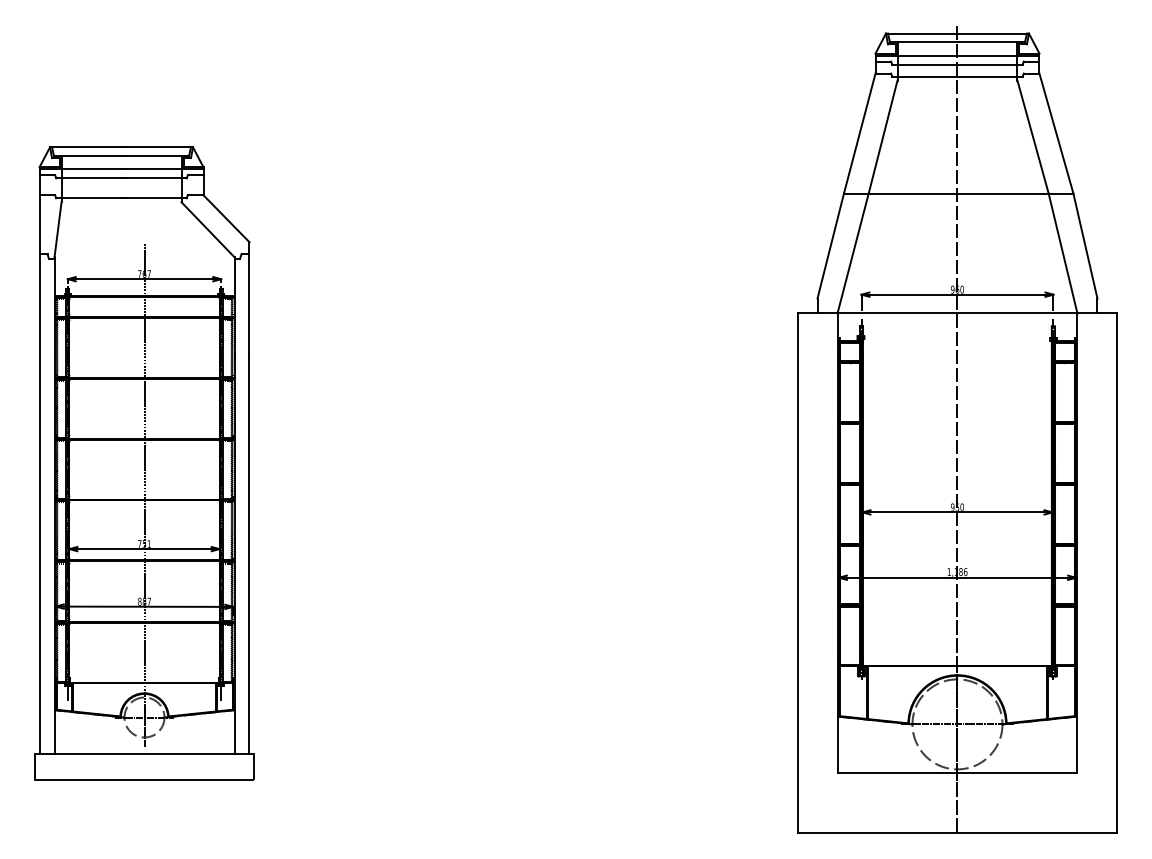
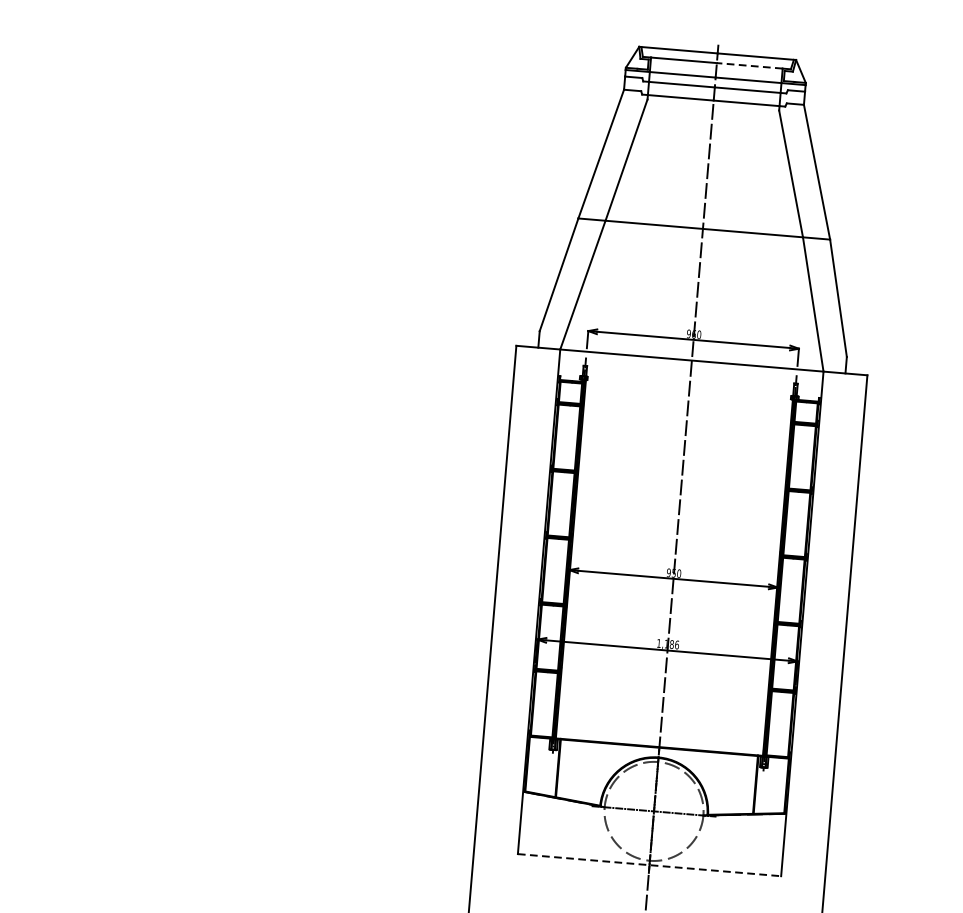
line: (987, 42) -> (749, 65), solid -> dashed
line: (957, 773) -> (649, 865), solid -> dashed

